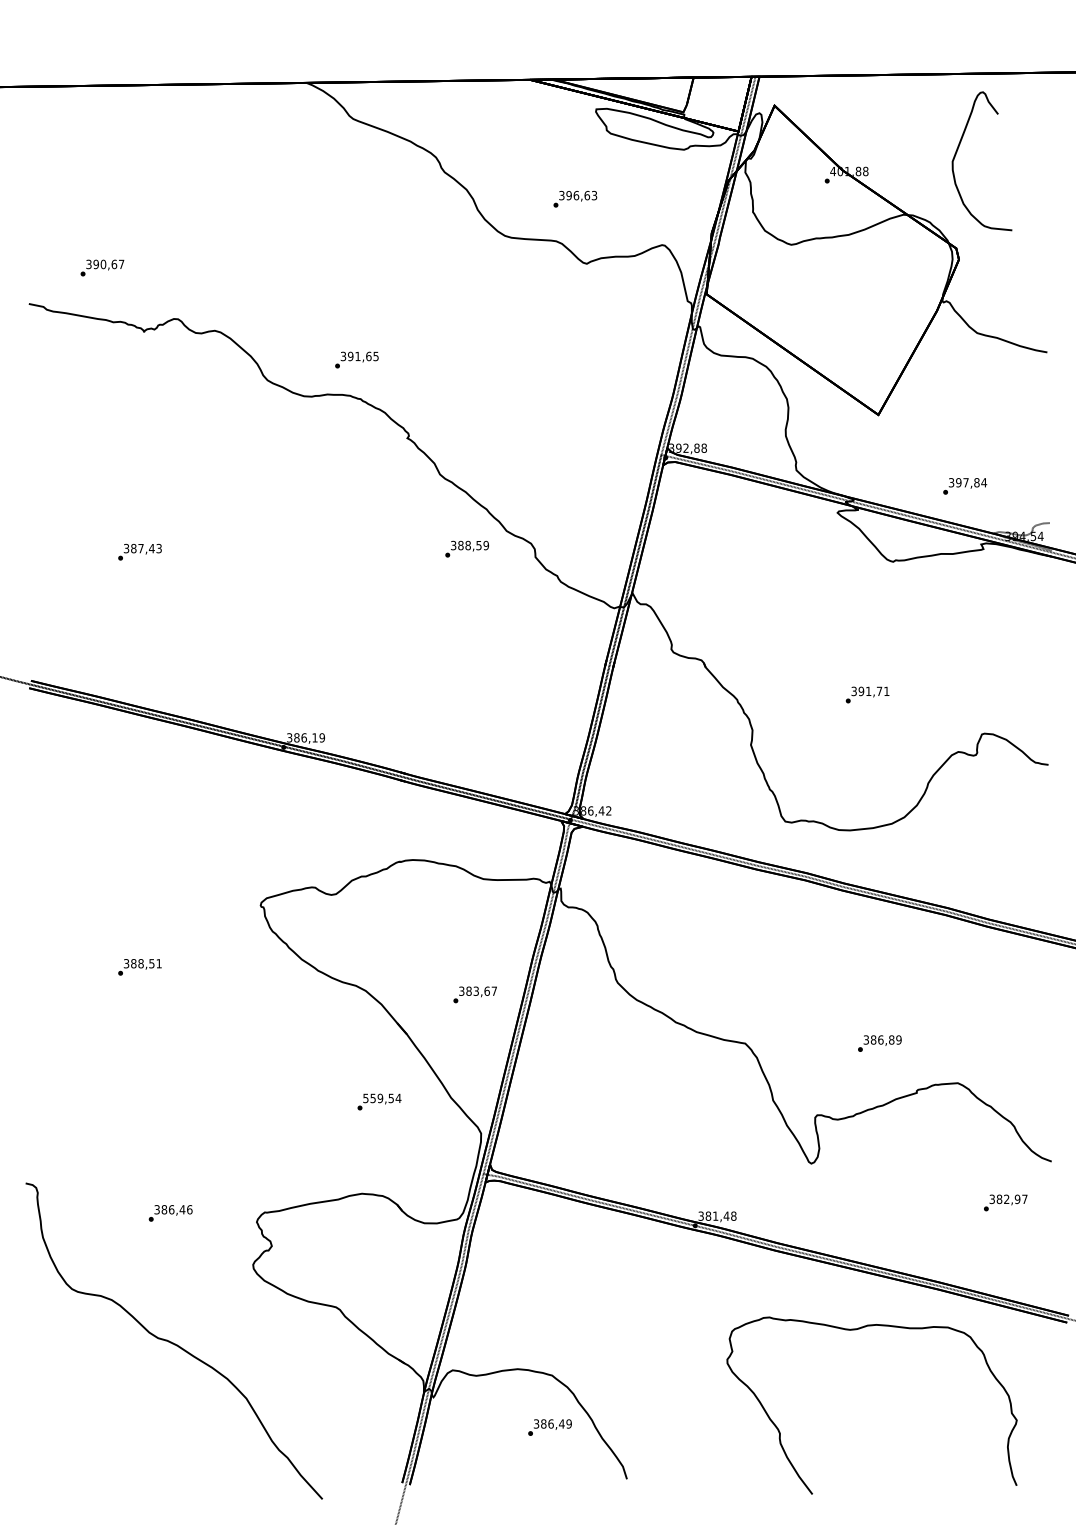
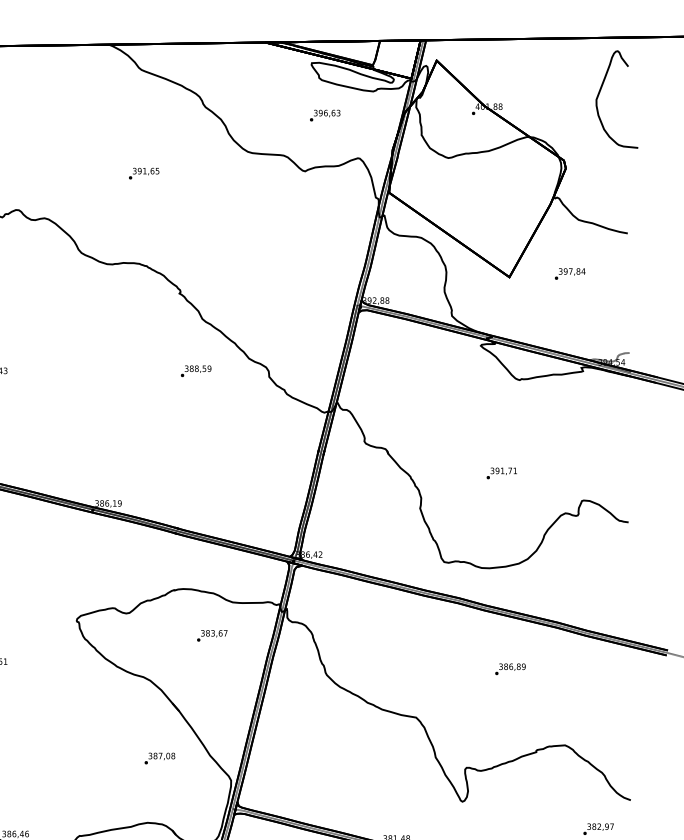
part: (957, 152) -> (599, 93), moved
text: (575, 198) -> (325, 115), moved
text: (356, 359) -> (143, 173), moved
text: (965, 486) -> (570, 274), moved
text: (466, 548) -> (195, 370), moved
text: (474, 994) -> (211, 635), moved
text: (879, 1043) -> (510, 669), moved
text: (382, 1098) -> (162, 756), 559,54 -> 387,08

